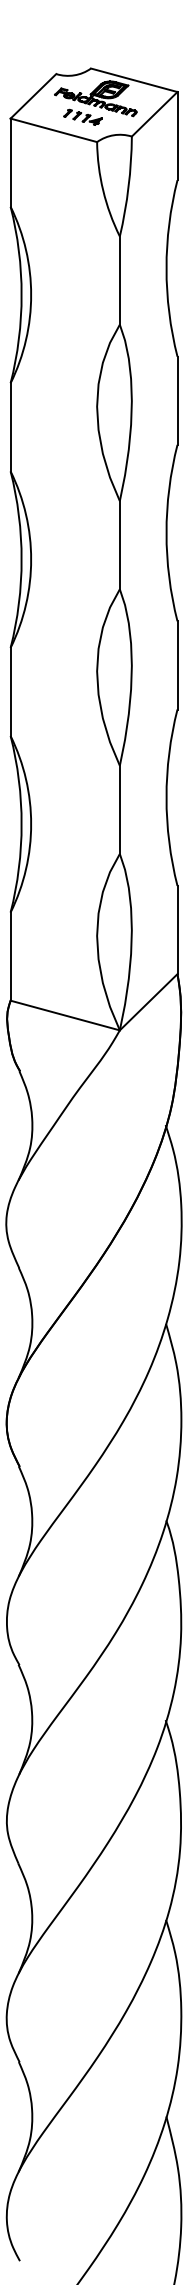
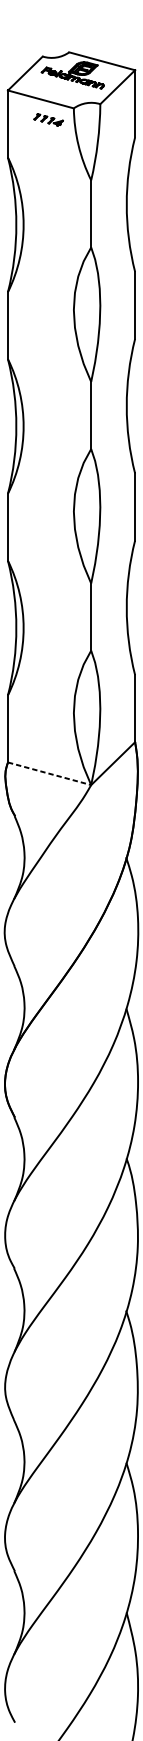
part: (82, 116) -> (48, 119), moved
line: (65, 1015) -> (49, 773), solid -> dashed

